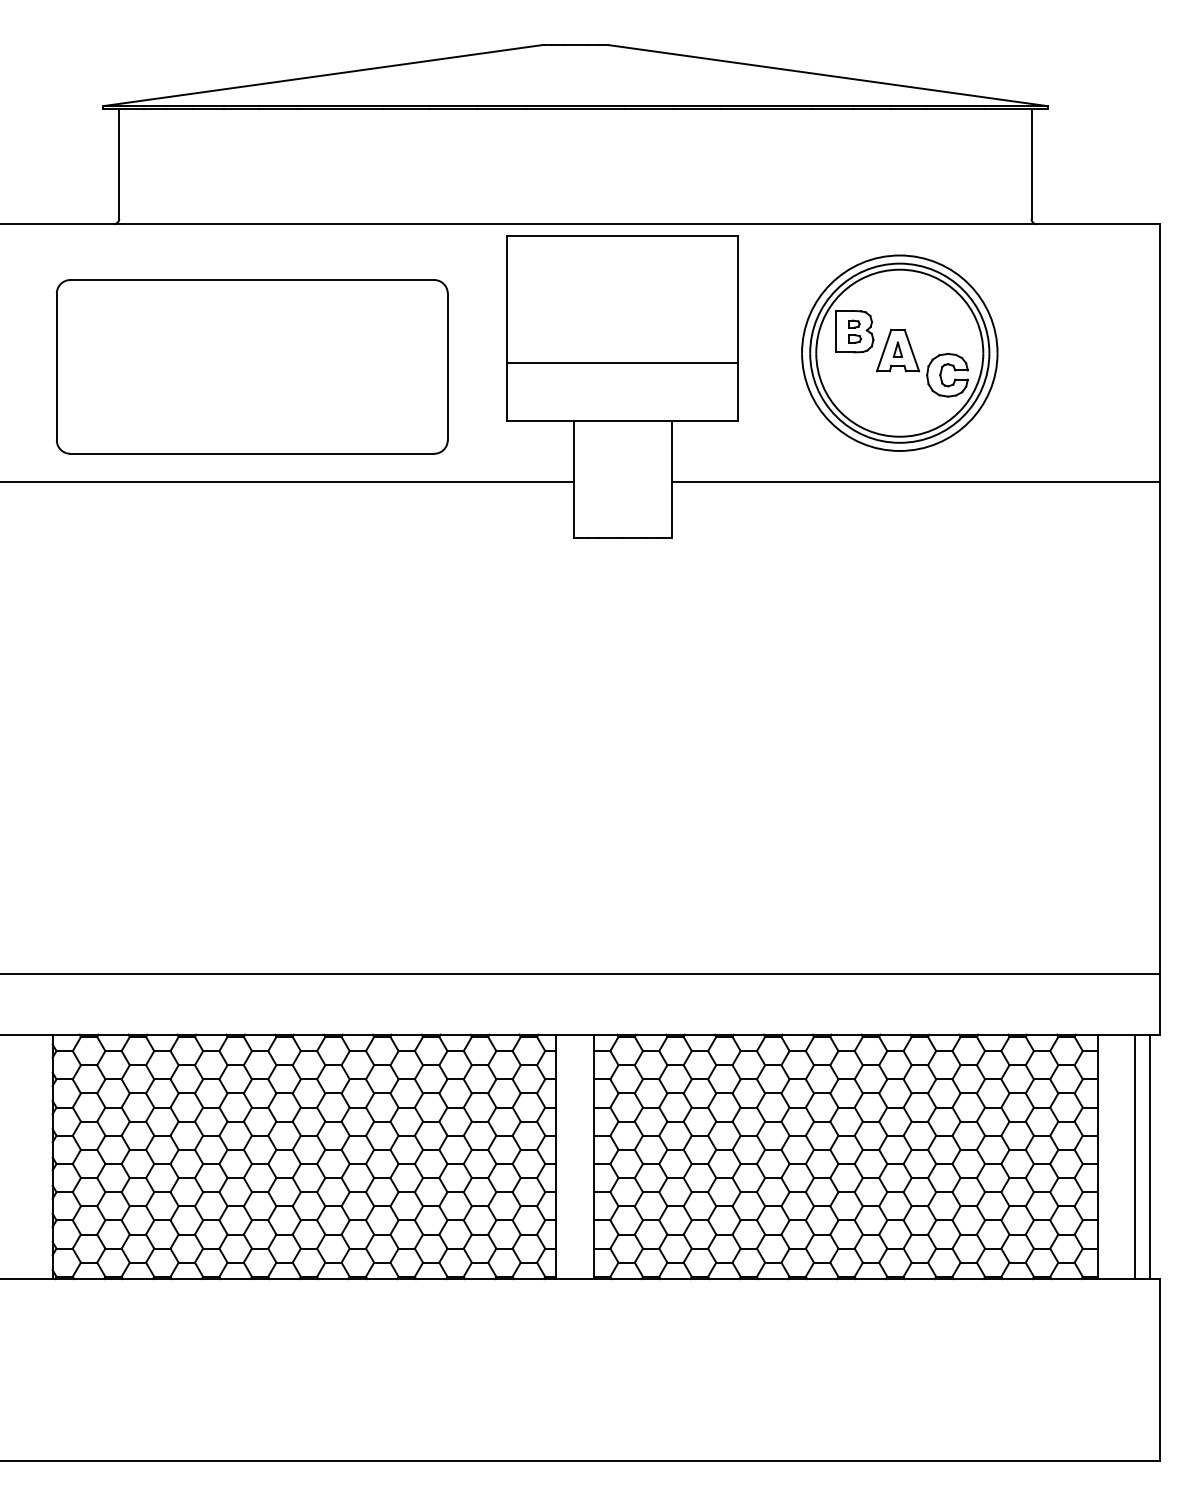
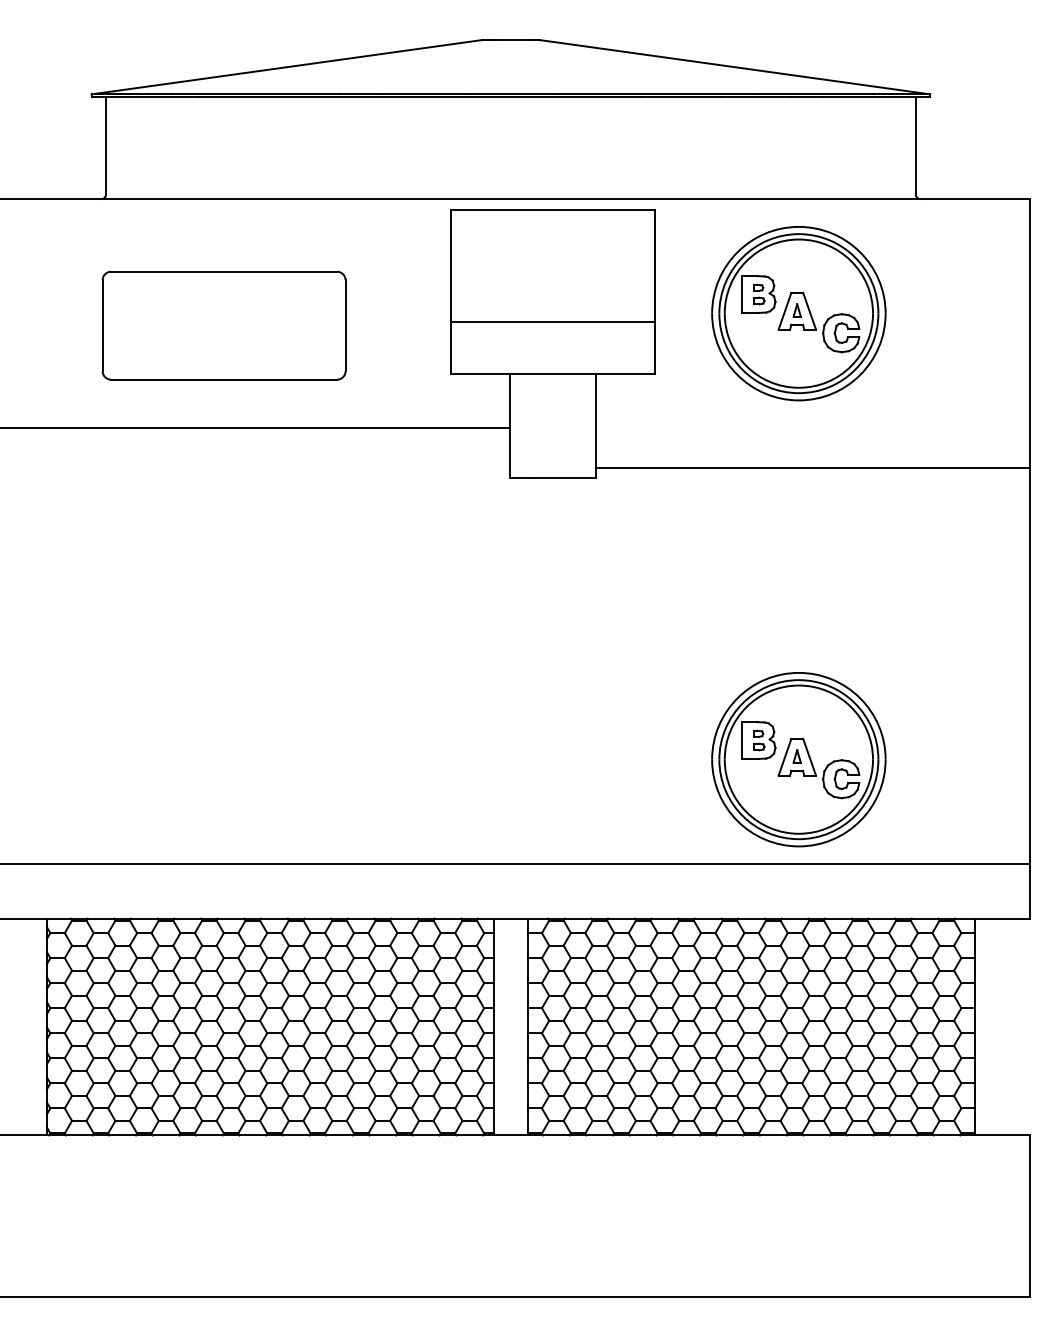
part: (251, 366) -> (223, 325), size x0.7
line: (916, 482) -> (813, 468), moved
part: (899, 855) -> (798, 759), added
line: (1134, 1156) -> (1007, 1026), removed
line: (1149, 1156) -> (1020, 1026), removed

